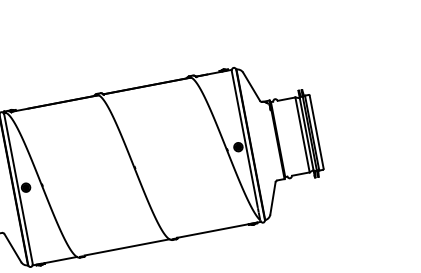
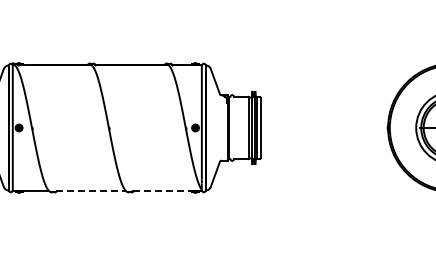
line: (219, 230) -> (167, 191), solid -> dashed
line: (127, 247) -> (91, 191), solid -> dashed

